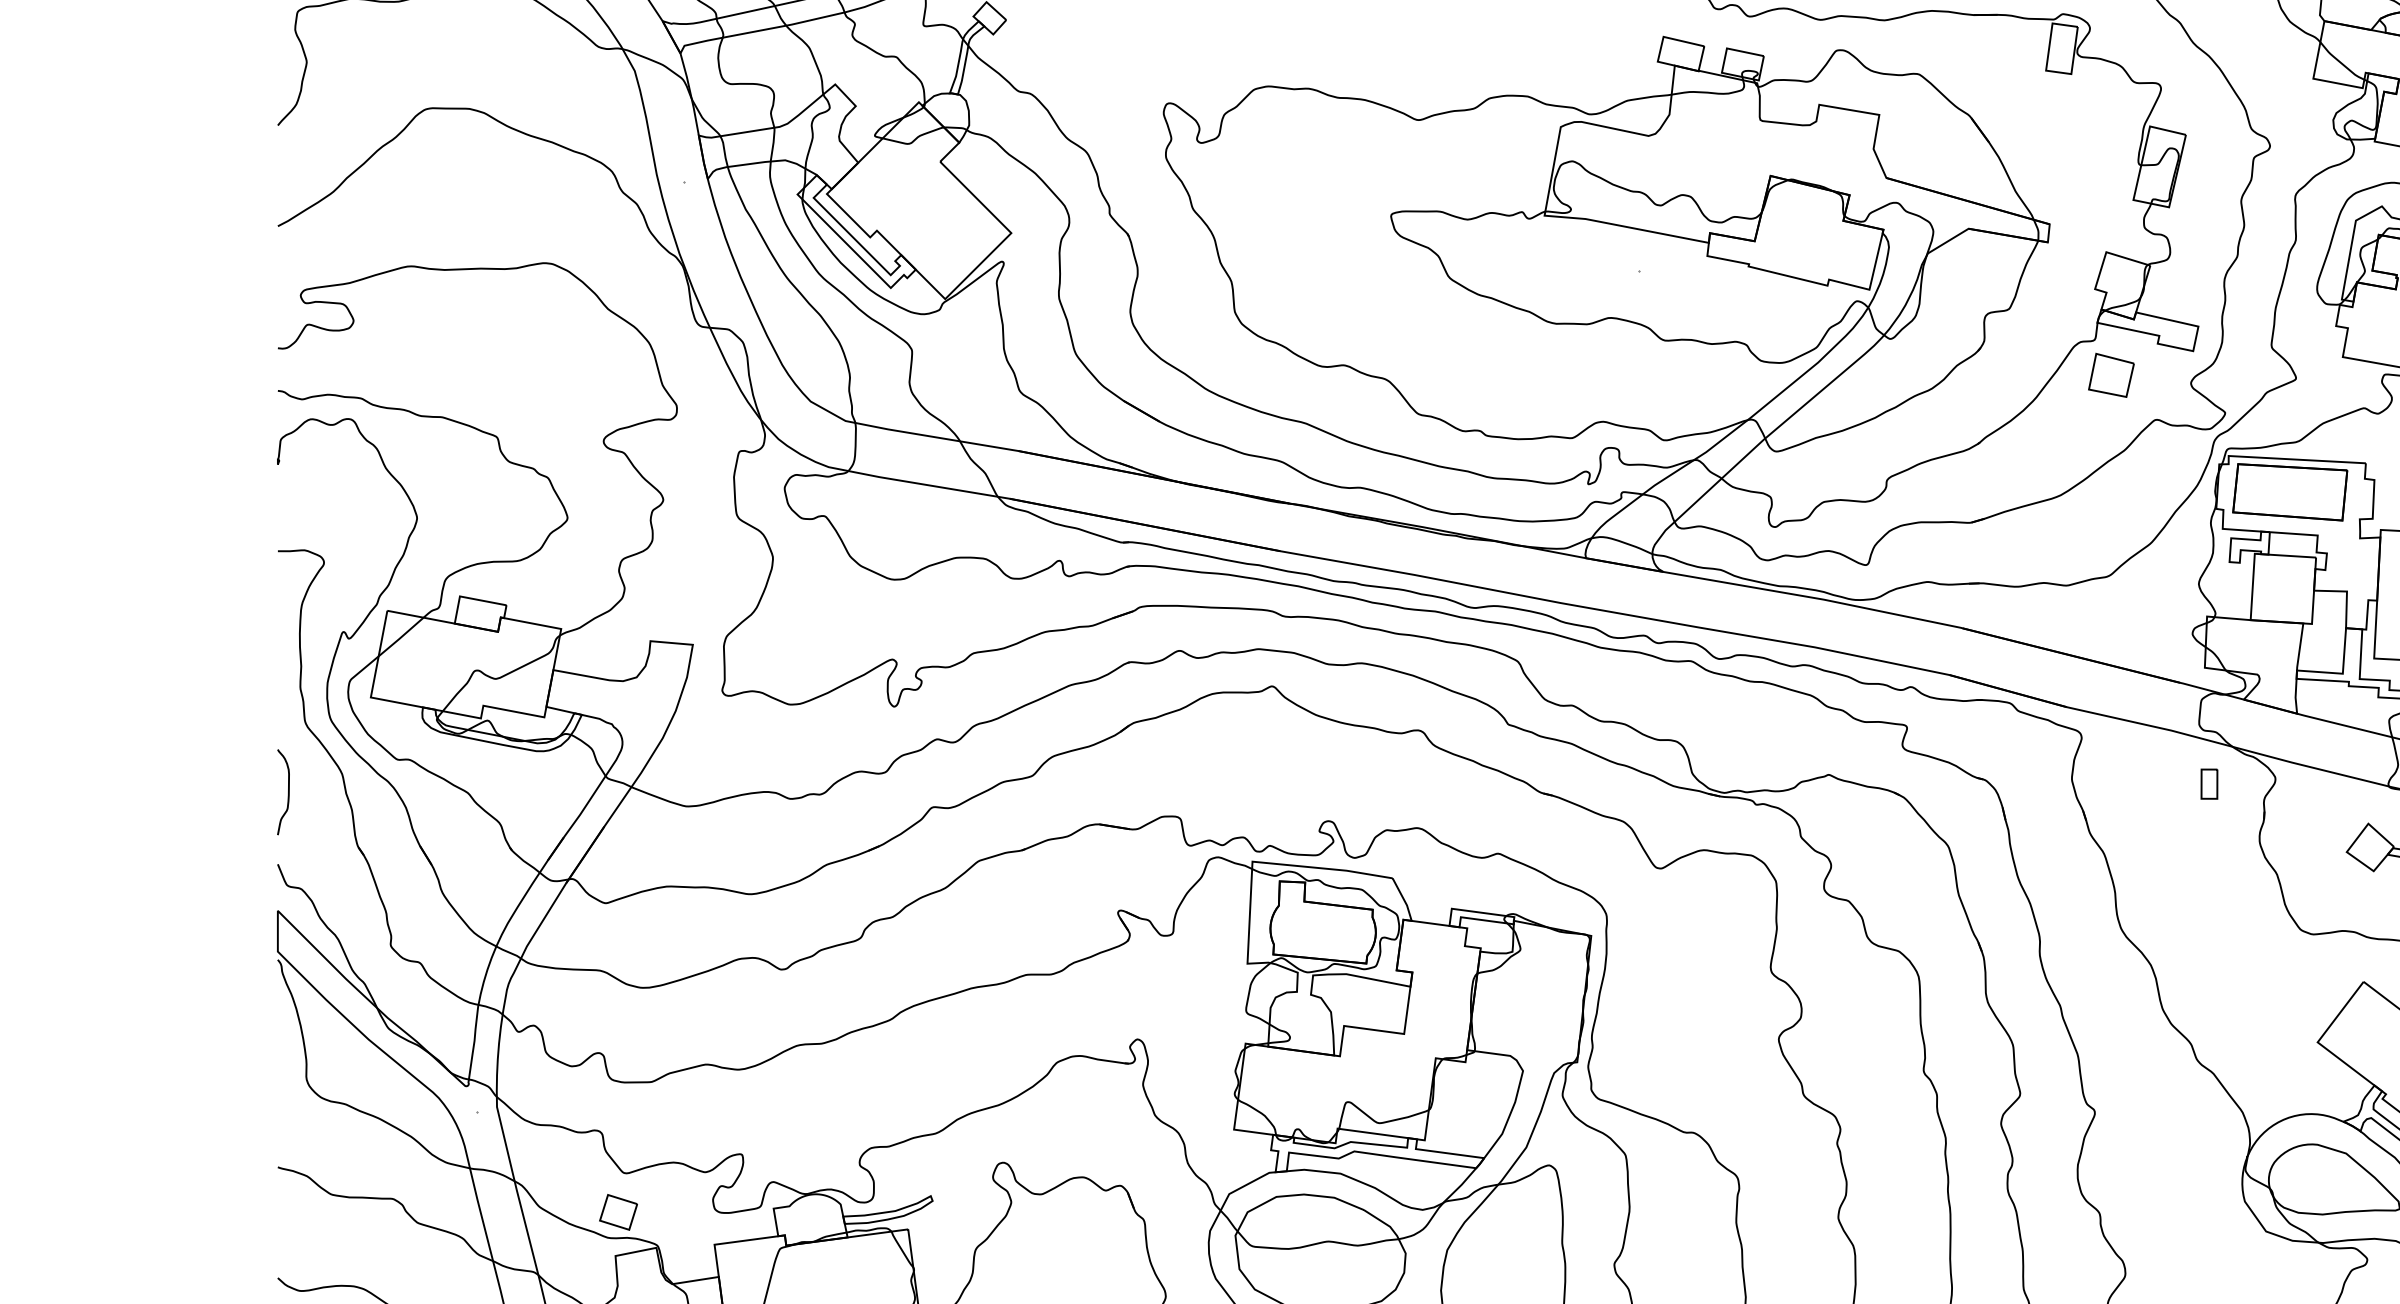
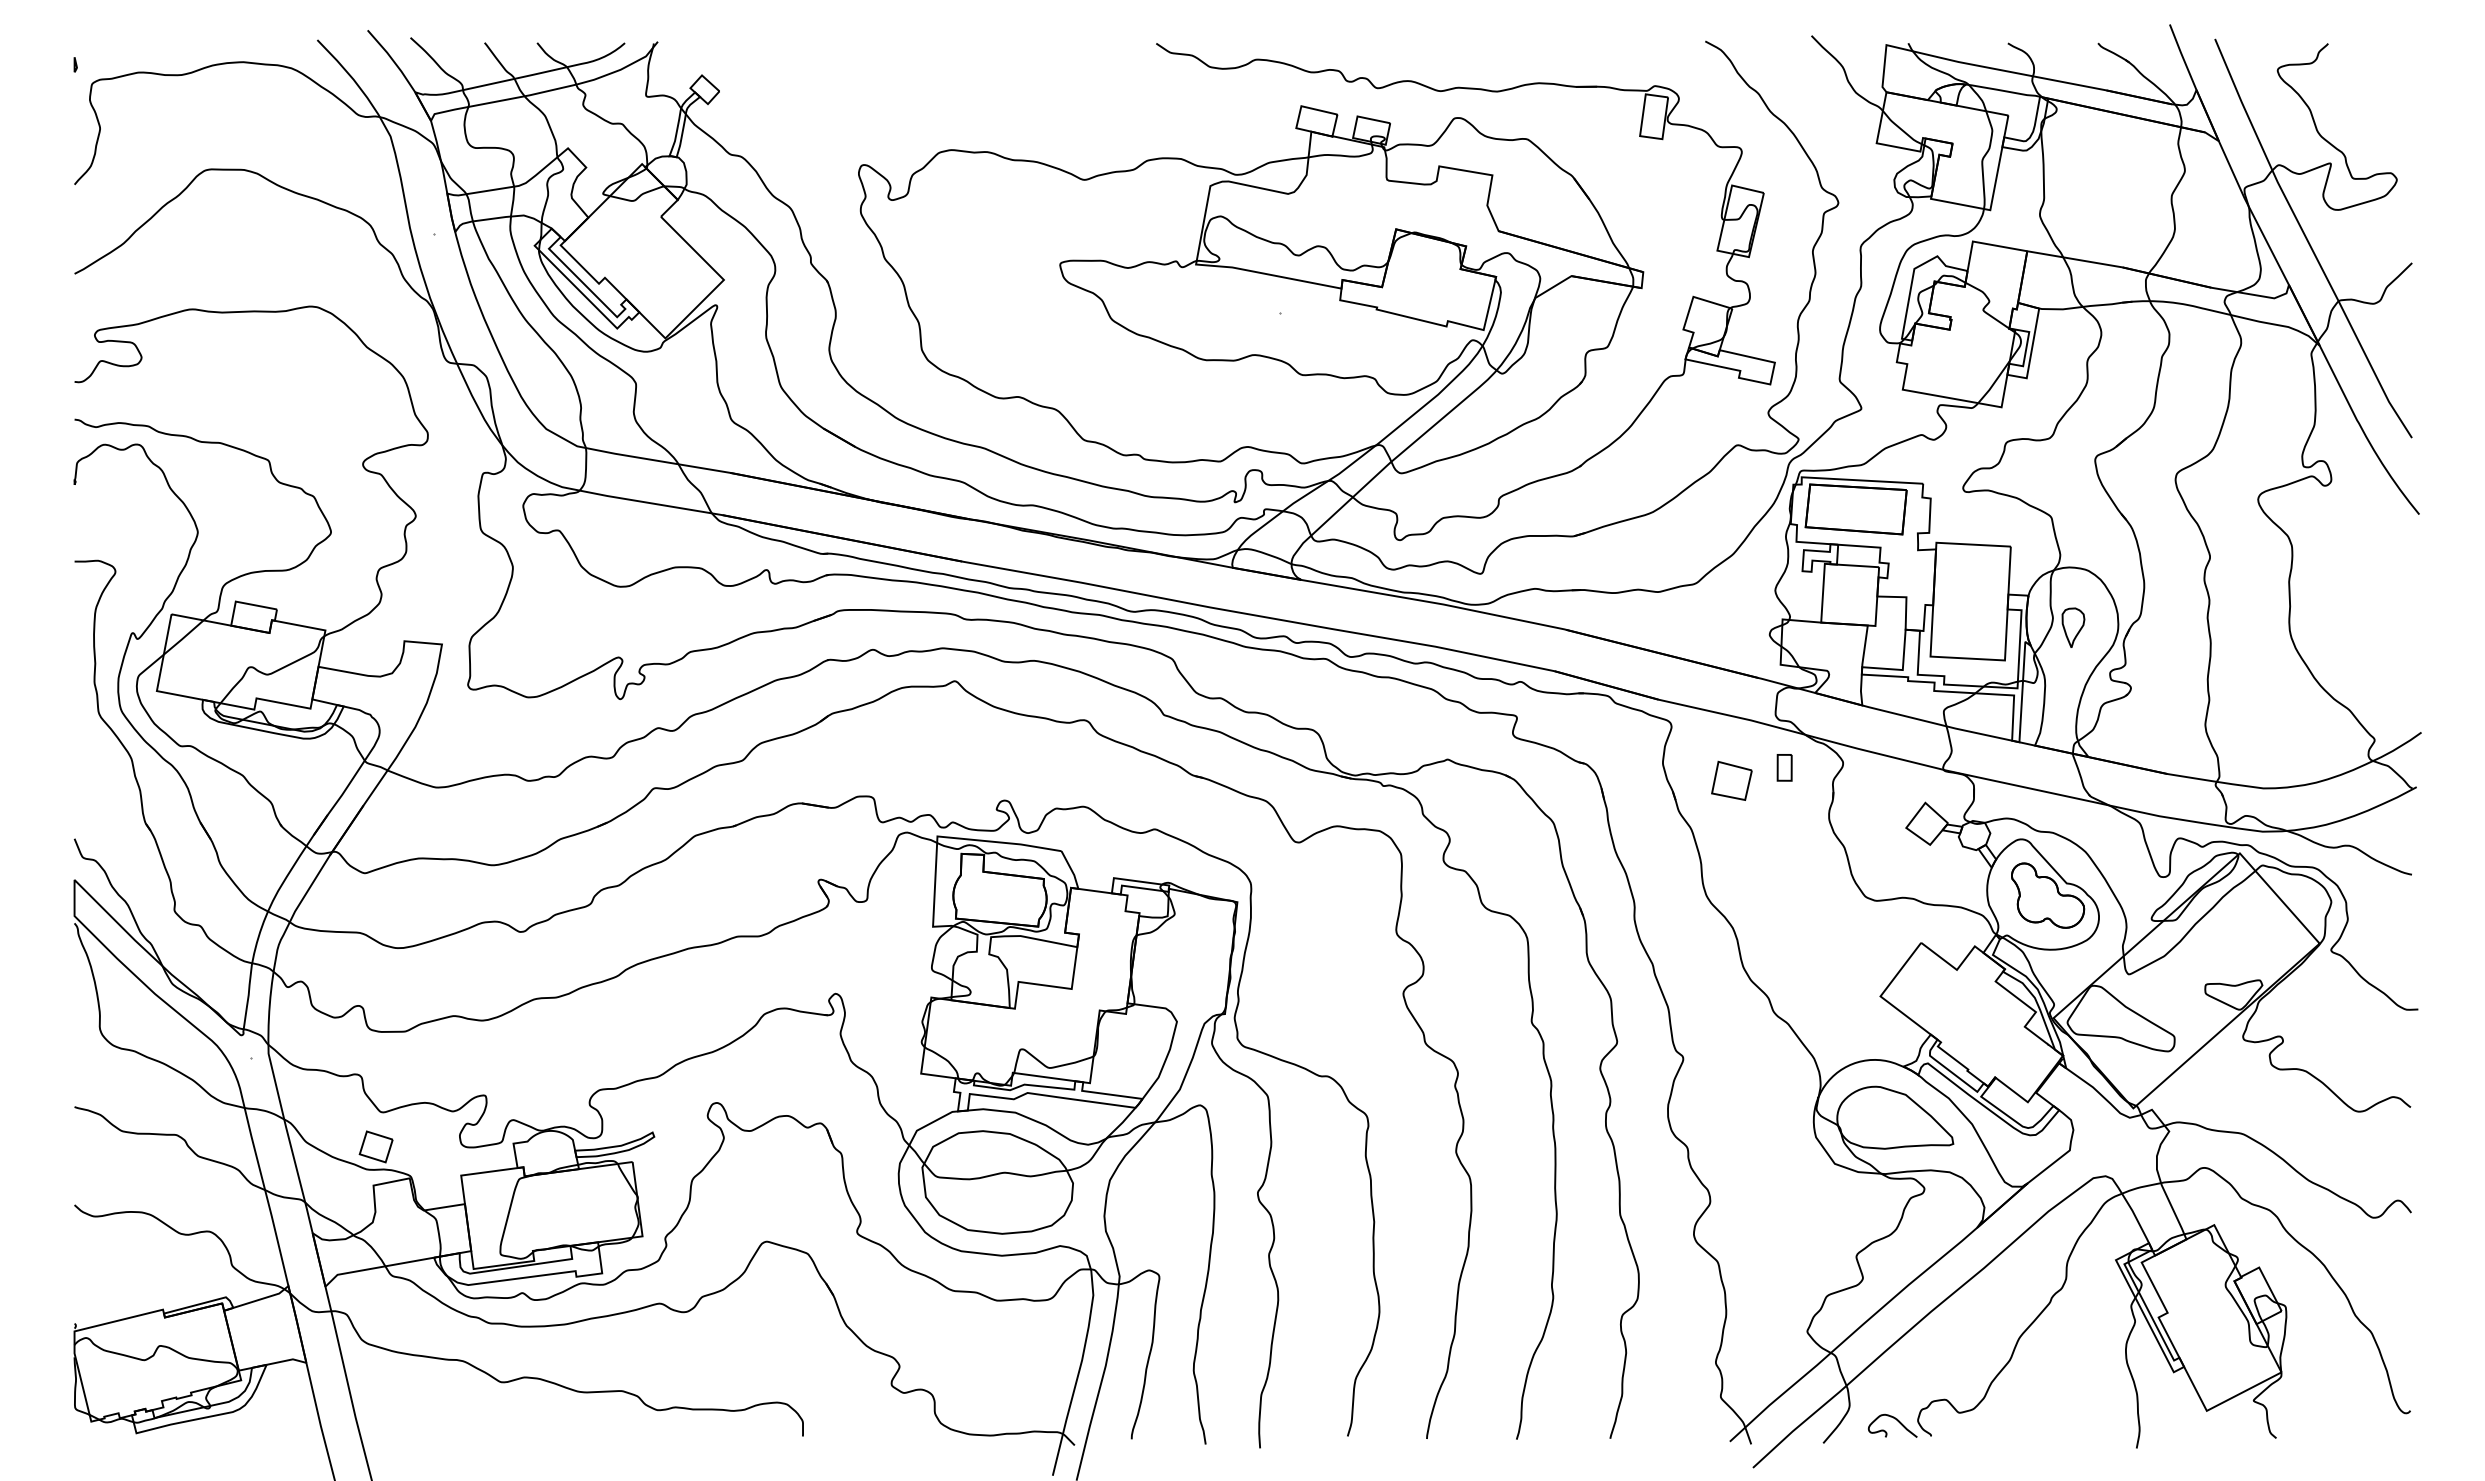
part: (2110, 374) -> (1731, 780), moved
curve: (287, 791) -> (83, 774), removed

